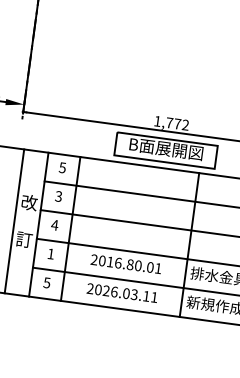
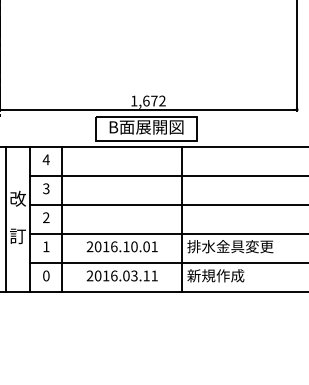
text: (169, 122) -> (146, 100), 1,772 -> 1,672
text: (61, 167) -> (45, 159), 5 -> 4
text: (54, 224) -> (45, 217), 4 -> 2
text: (130, 264) -> (126, 246), 2016.80.01 -> 2016.10.01
text: (47, 282) -> (46, 275), 5 -> 0
text: (106, 290) -> (106, 275), 2026.03.11 -> 2016.03.11

